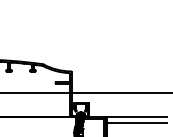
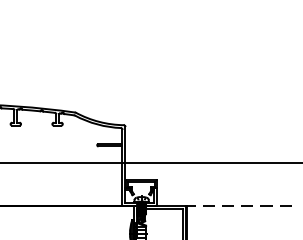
line: (136, 117) -> (239, 205), solid -> dashed
line: (136, 122) -> (239, 214), removed

